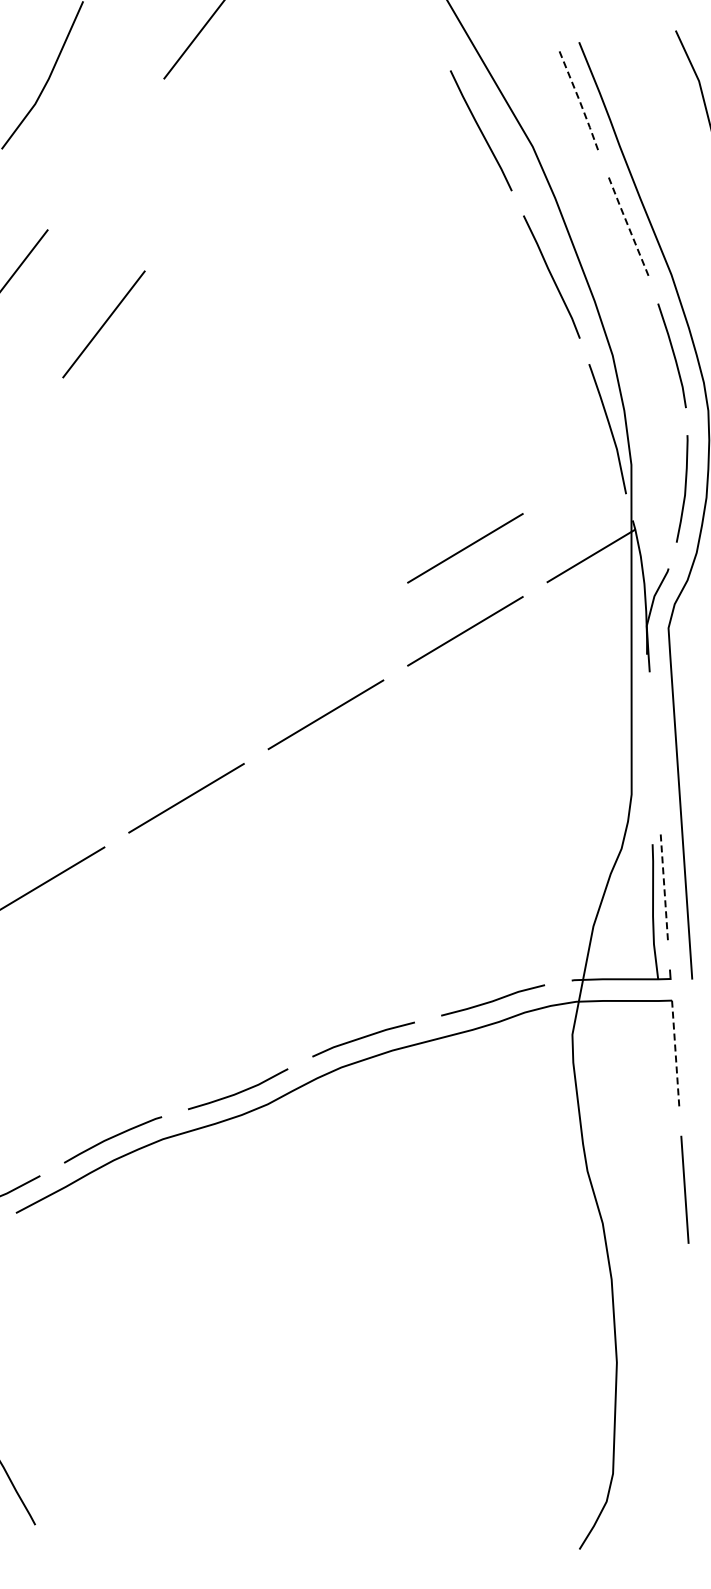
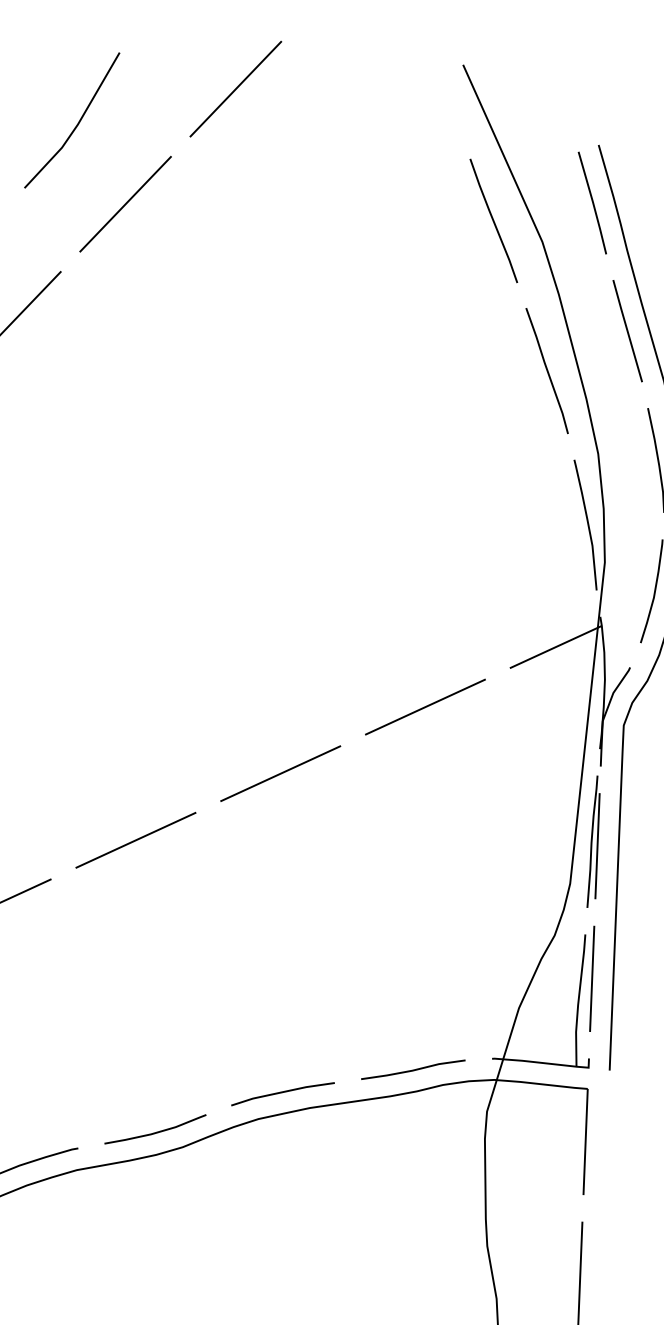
line: (580, 101) -> (593, 202), dashed -> solid
line: (628, 227) -> (627, 330), dashed -> solid
line: (103, 324) -> (125, 204), moved
line: (465, 548) -> (434, 626), removed
part: (652, 749) -> (595, 842), added
line: (664, 889) -> (592, 979), dashed -> solid
line: (675, 1055) -> (585, 1142), dashed -> solid

